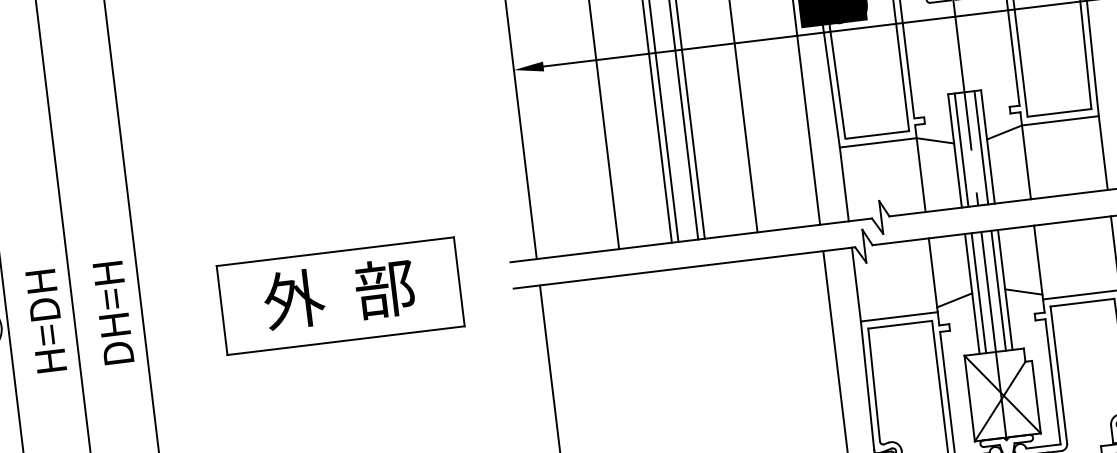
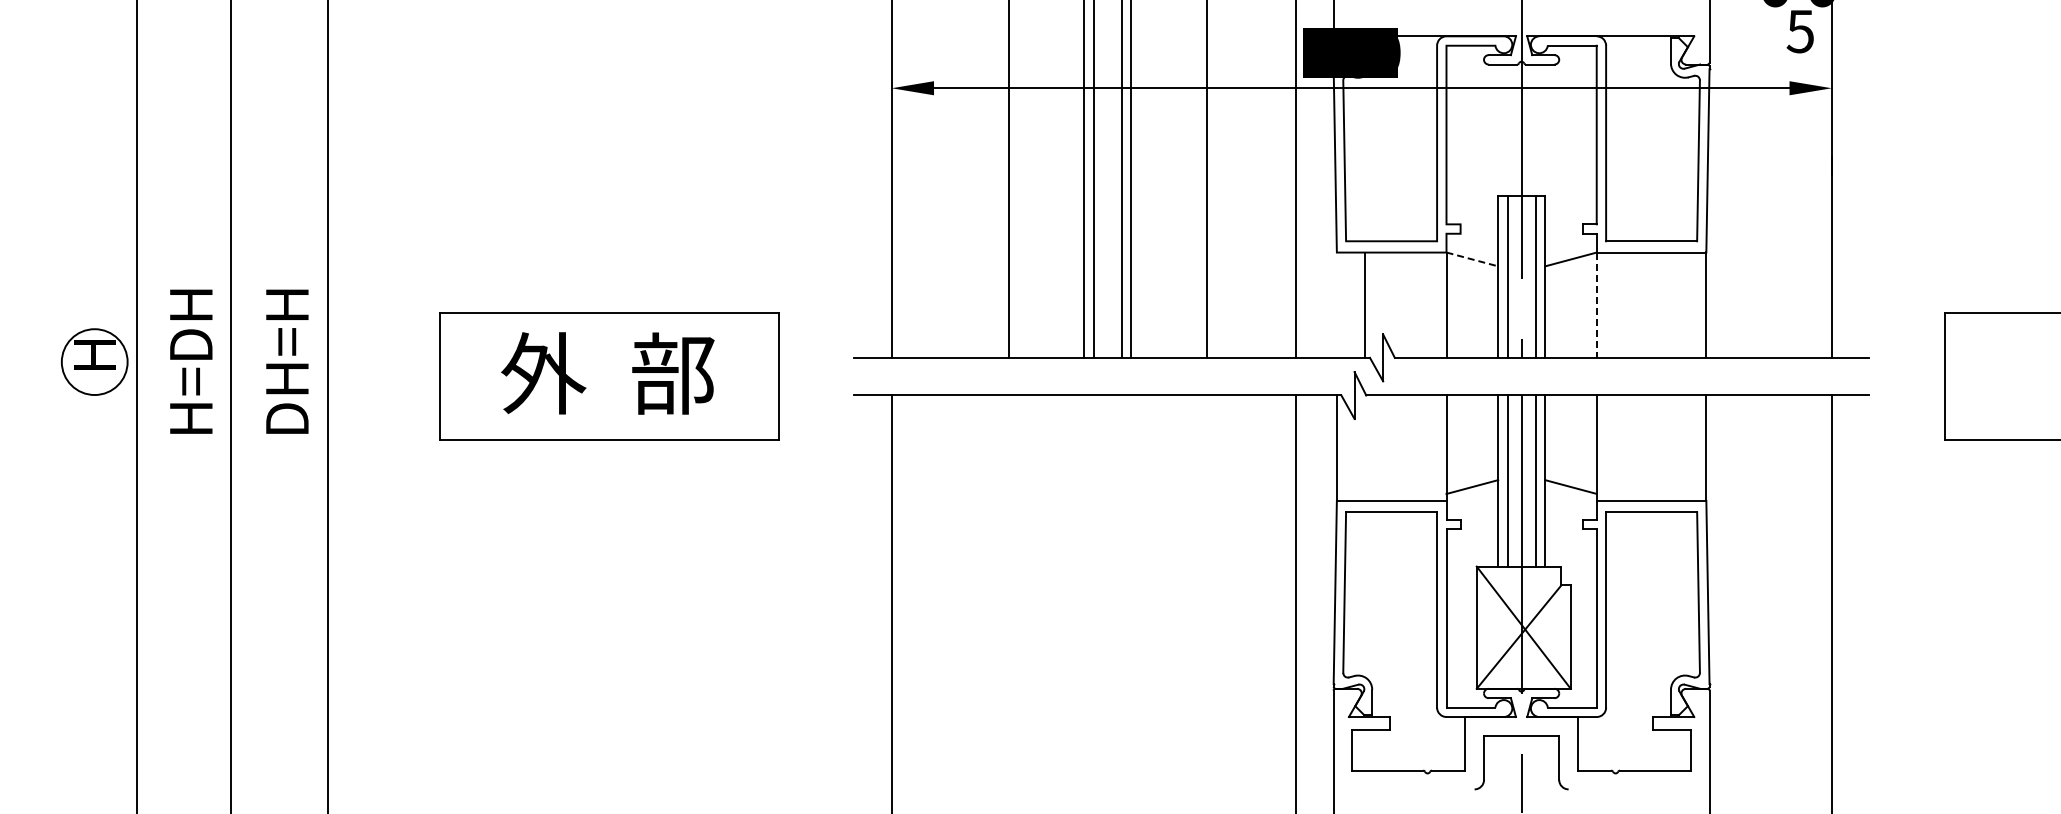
line: (935, 140) -> (1472, 259), solid -> dashed
line: (1026, 162) -> (1596, 305), solid -> dashed
line: (844, 183) -> (1364, 304), moved

